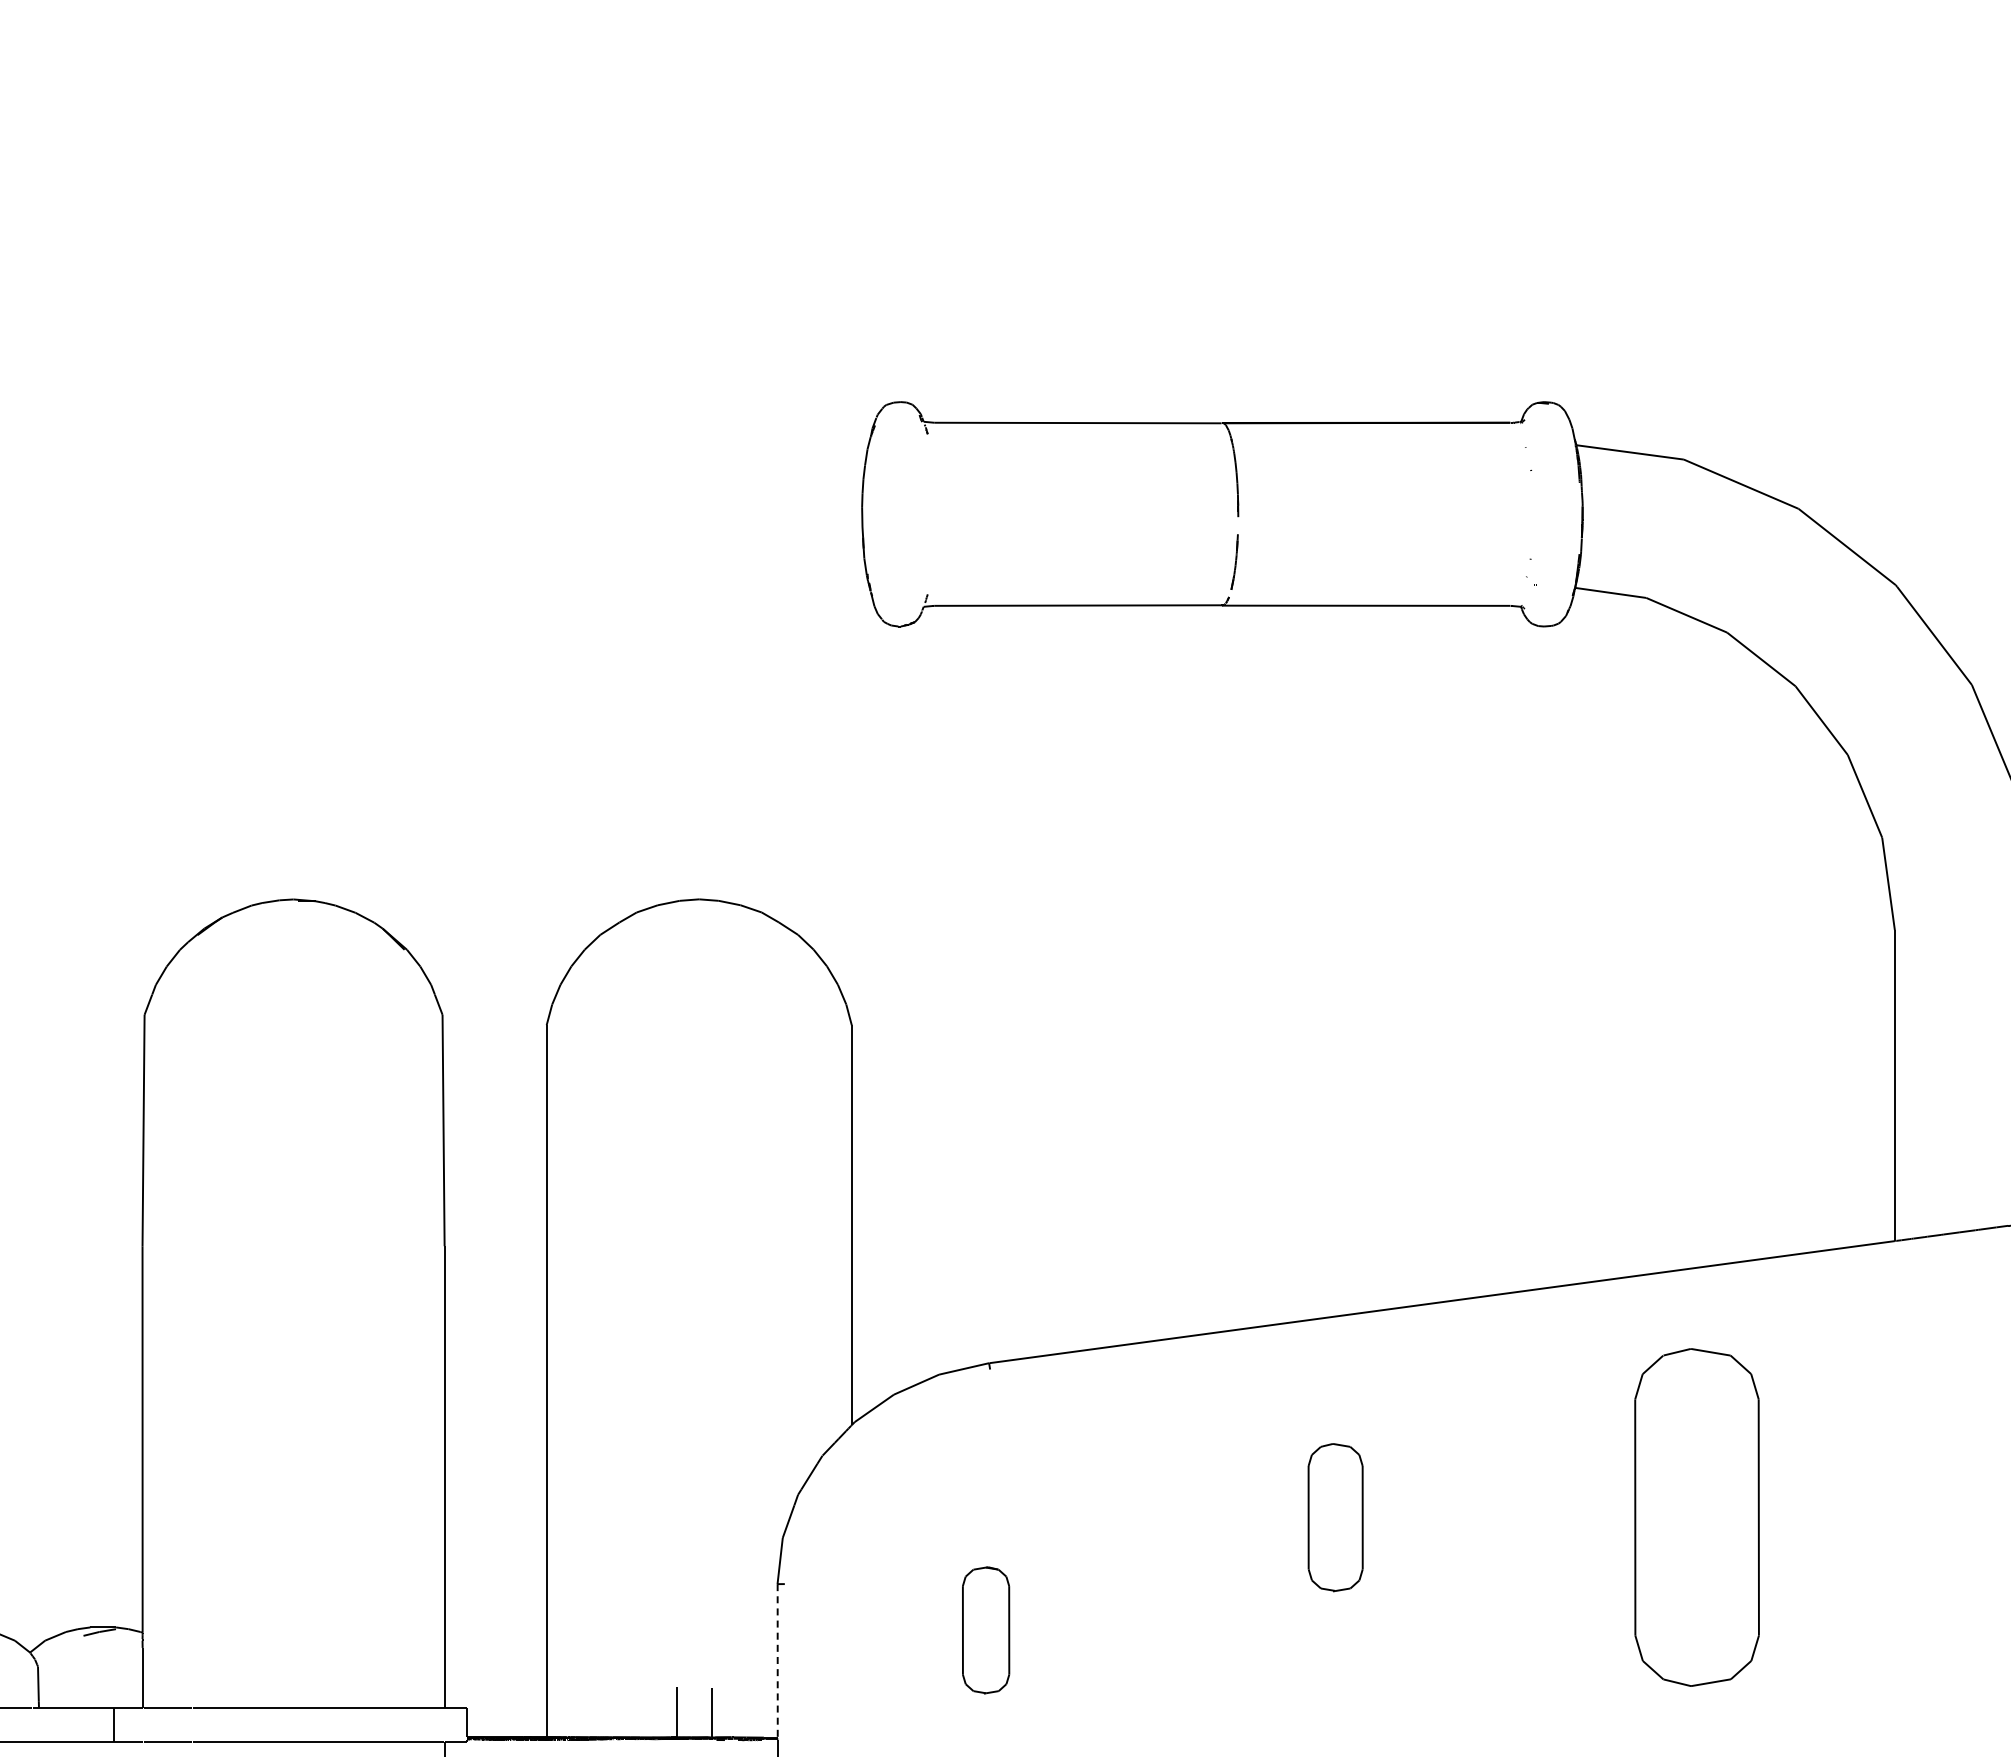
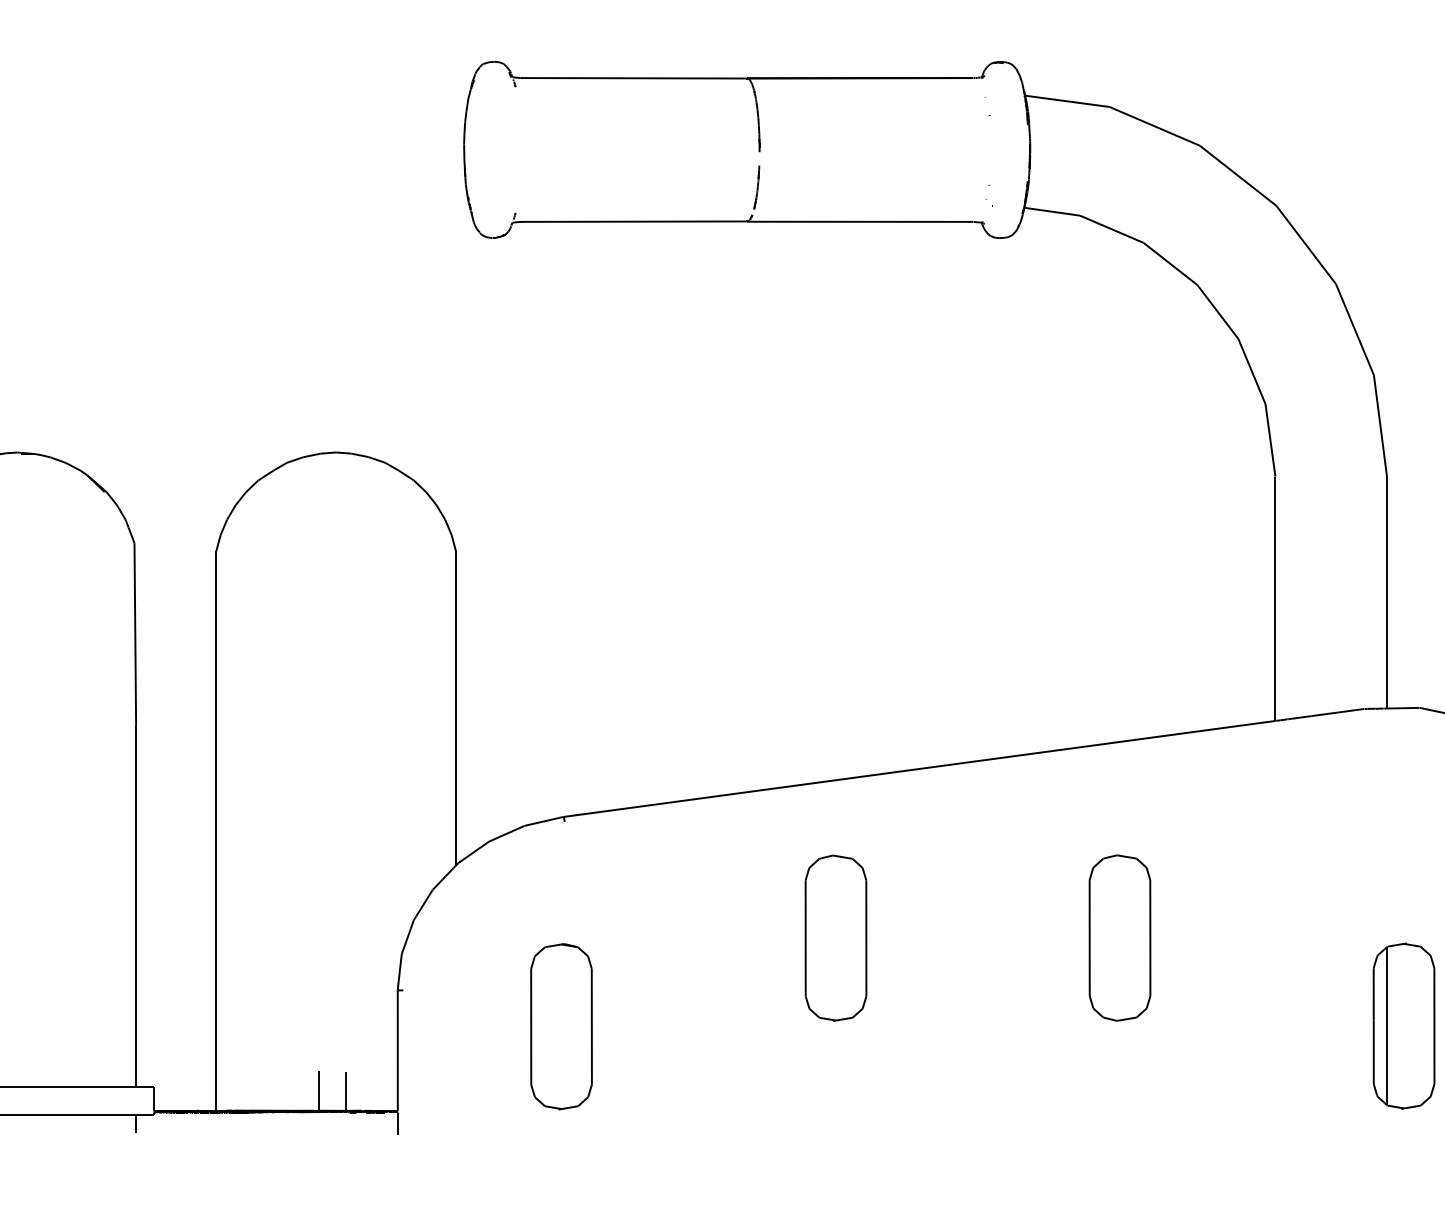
part: (1335, 1517) -> (835, 938), size x1.43
part: (1696, 1517) -> (1119, 938), size x0.62
part: (985, 1630) -> (561, 1026), size x1.67
line: (777, 1660) -> (397, 1050), dashed -> solid

